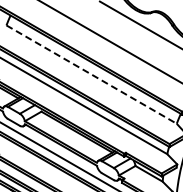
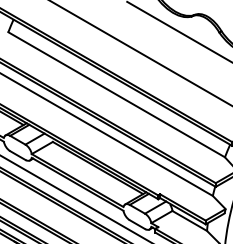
line: (92, 74) -> (117, 94), dashed -> solid

